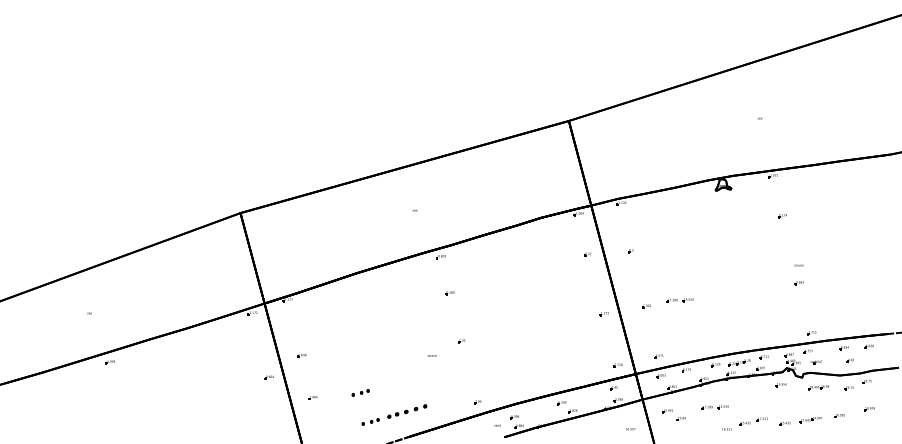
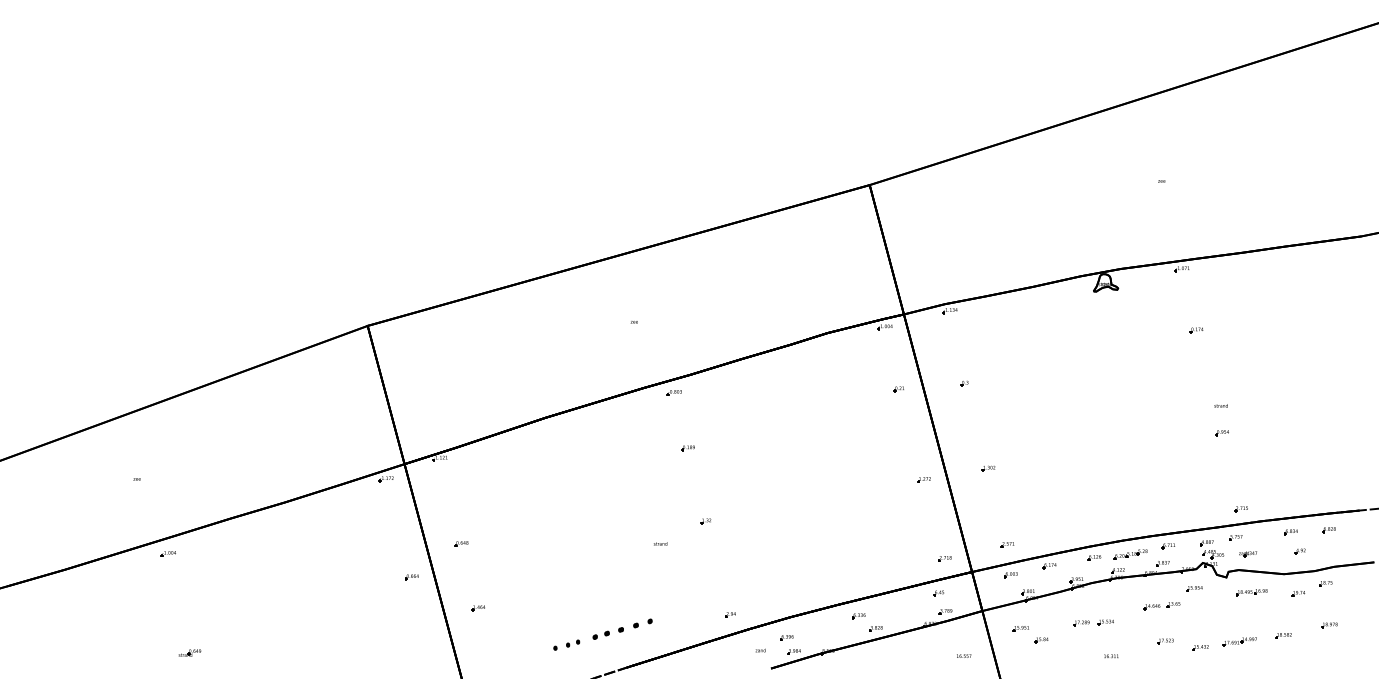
part: (679, 300) -> (1038, 459), removed
part: (360, 392) -> (551, 600), removed
part: (759, 396) -> (1161, 606), added
part: (744, 423) -> (1138, 647), removed
part: (124, 426) -> (190, 652), added

